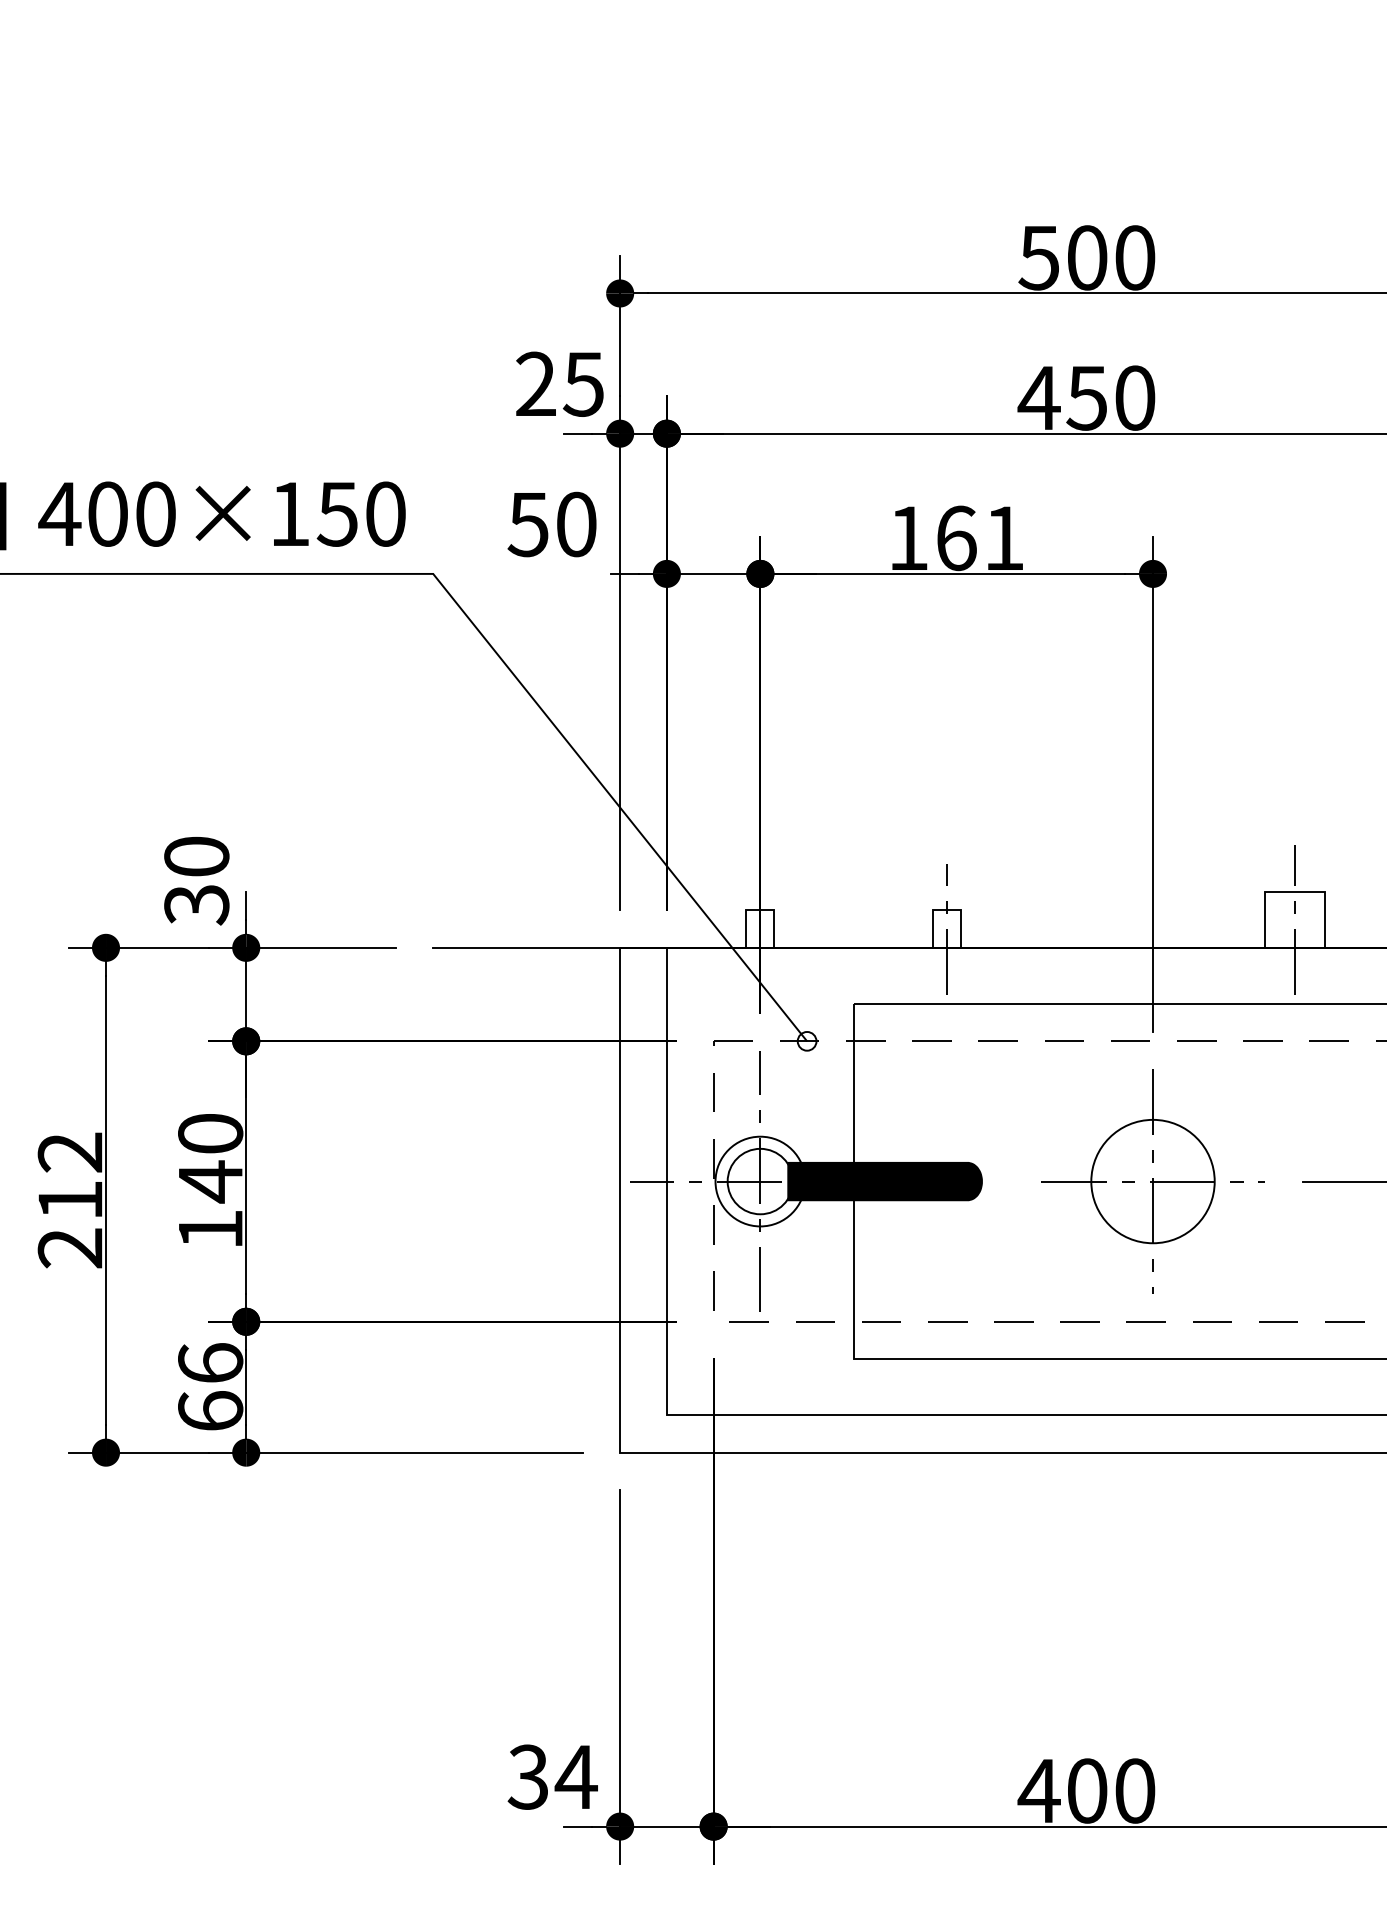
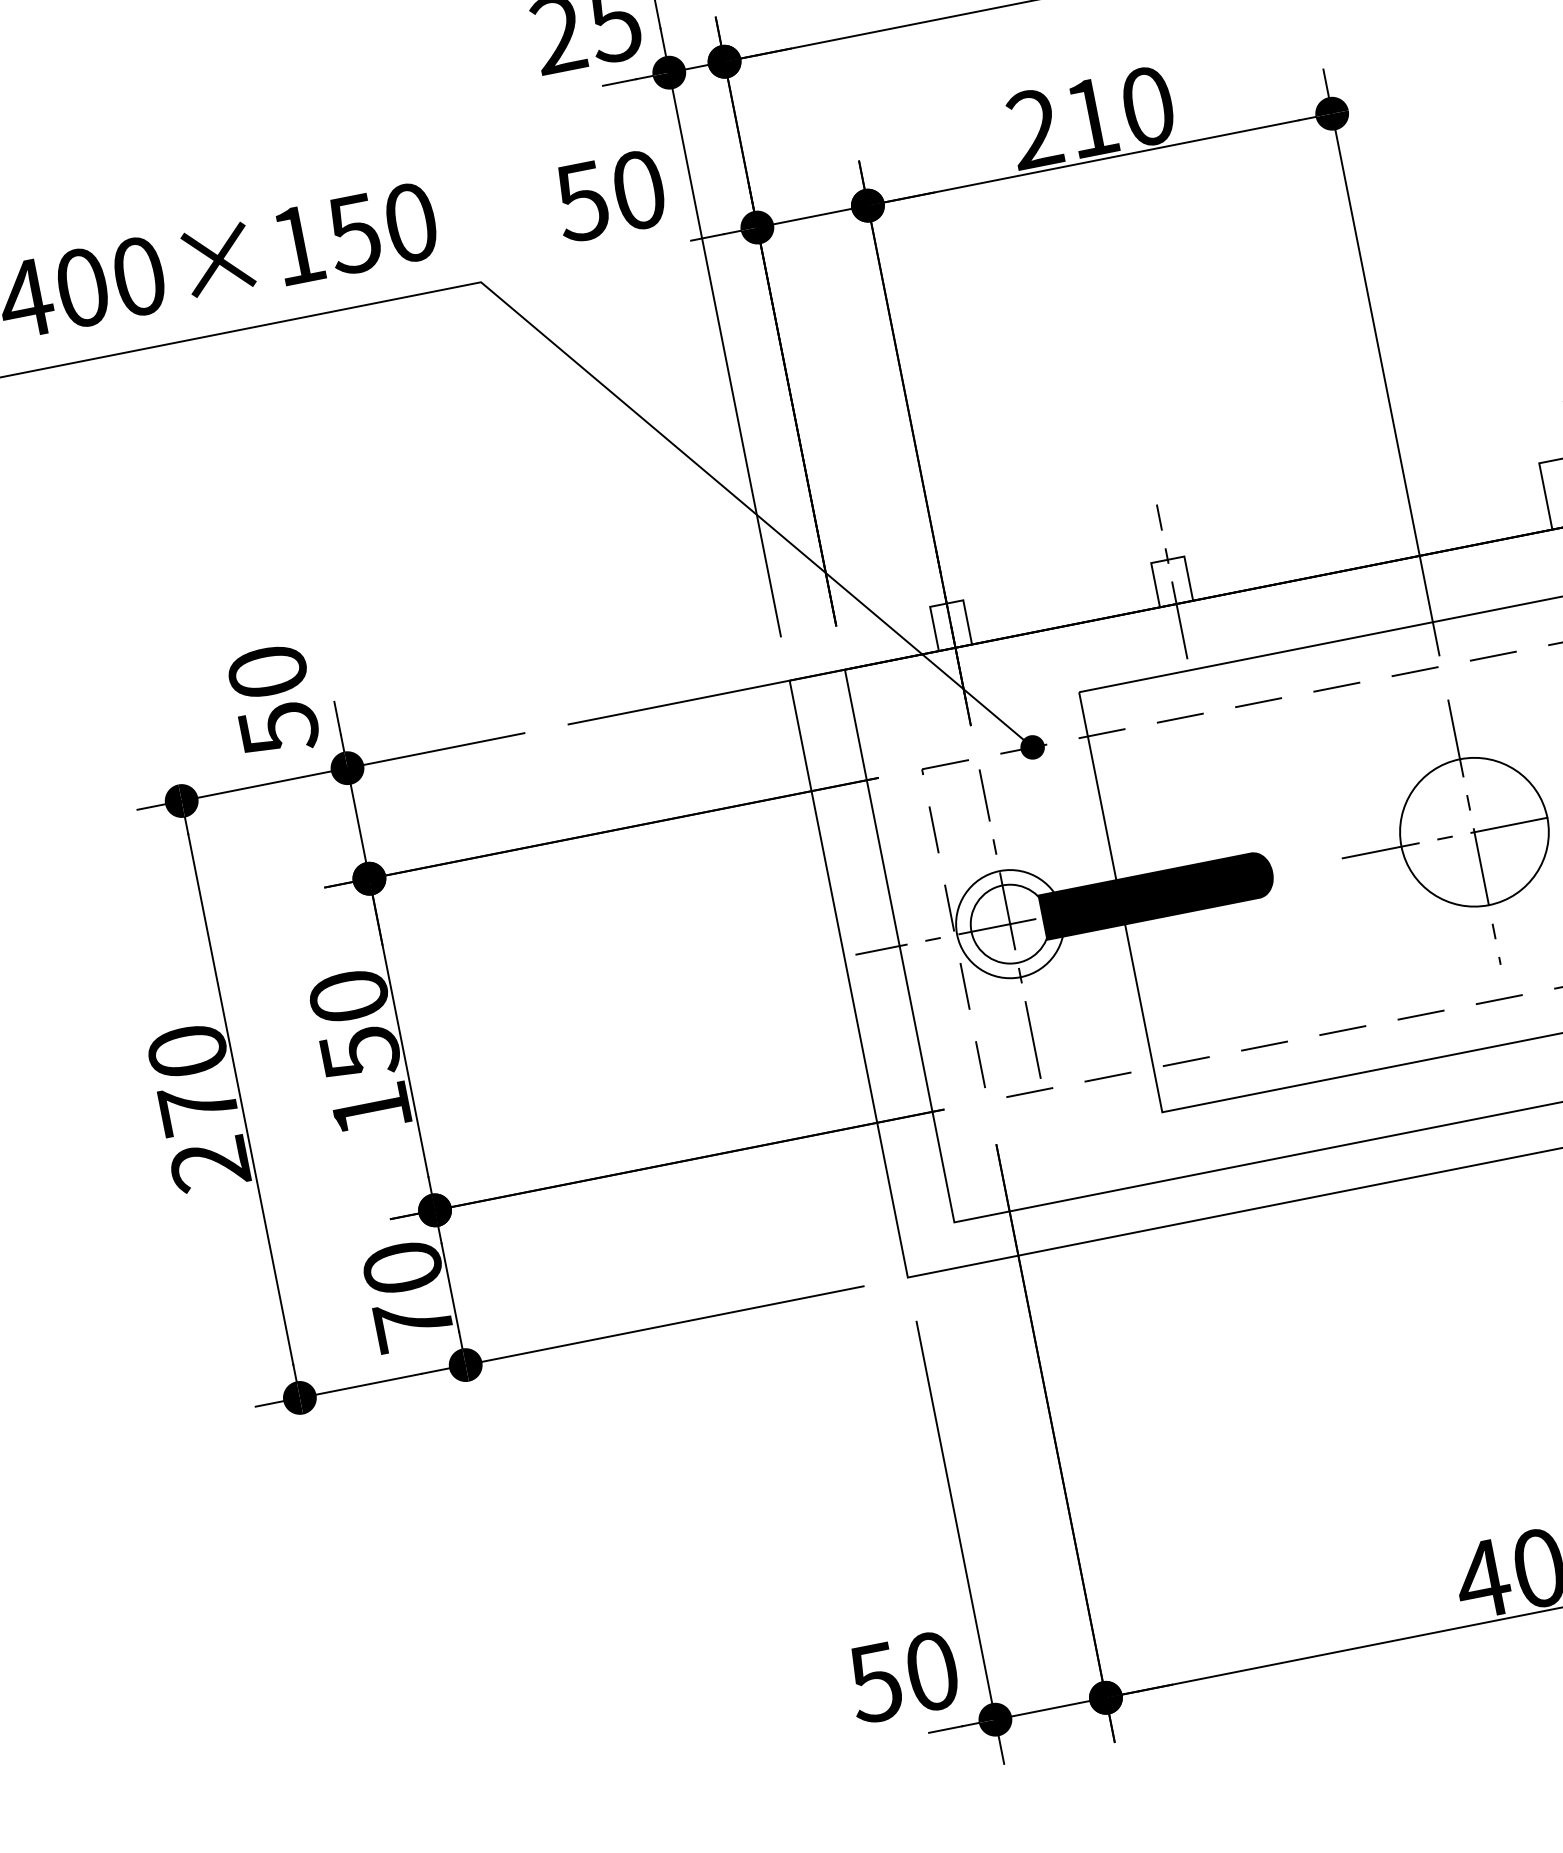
text: (956, 538) -> (1091, 117), 161 -> 210
text: (196, 905) -> (278, 729), 30 -> 50
fill: (806, 1040) -> (1031, 746), added
text: (70, 1175) -> (193, 1078), 212 -> 270
text: (211, 1181) -> (361, 1052), 140 -> 150
text: (210, 1386) -> (407, 1295), 66 -> 70
text: (552, 1776) -> (903, 1676), 34 -> 50

